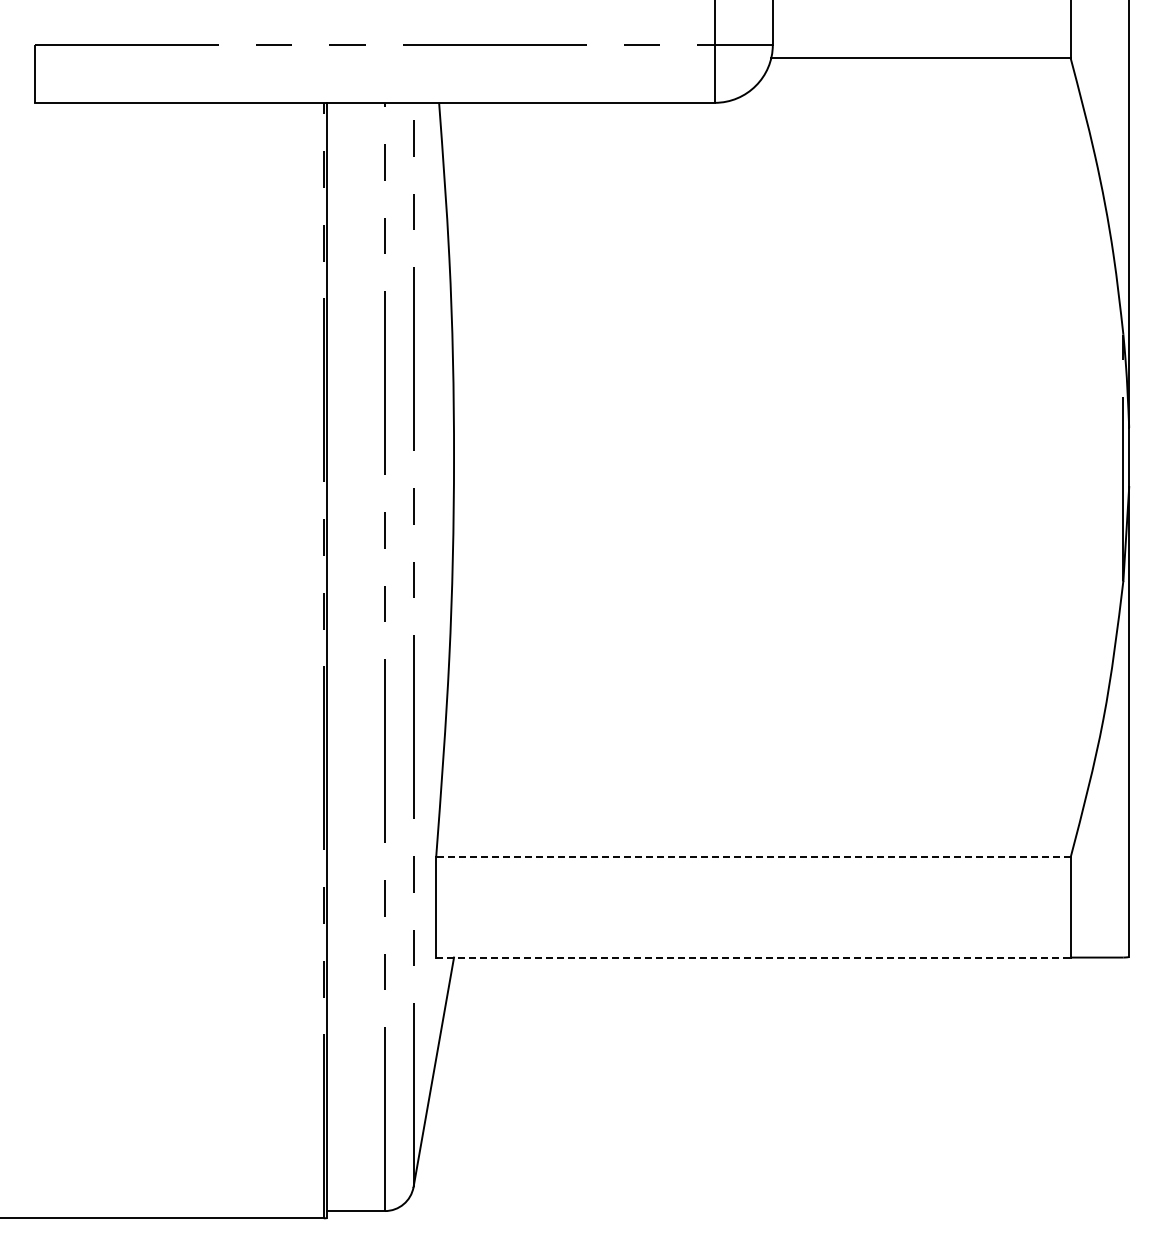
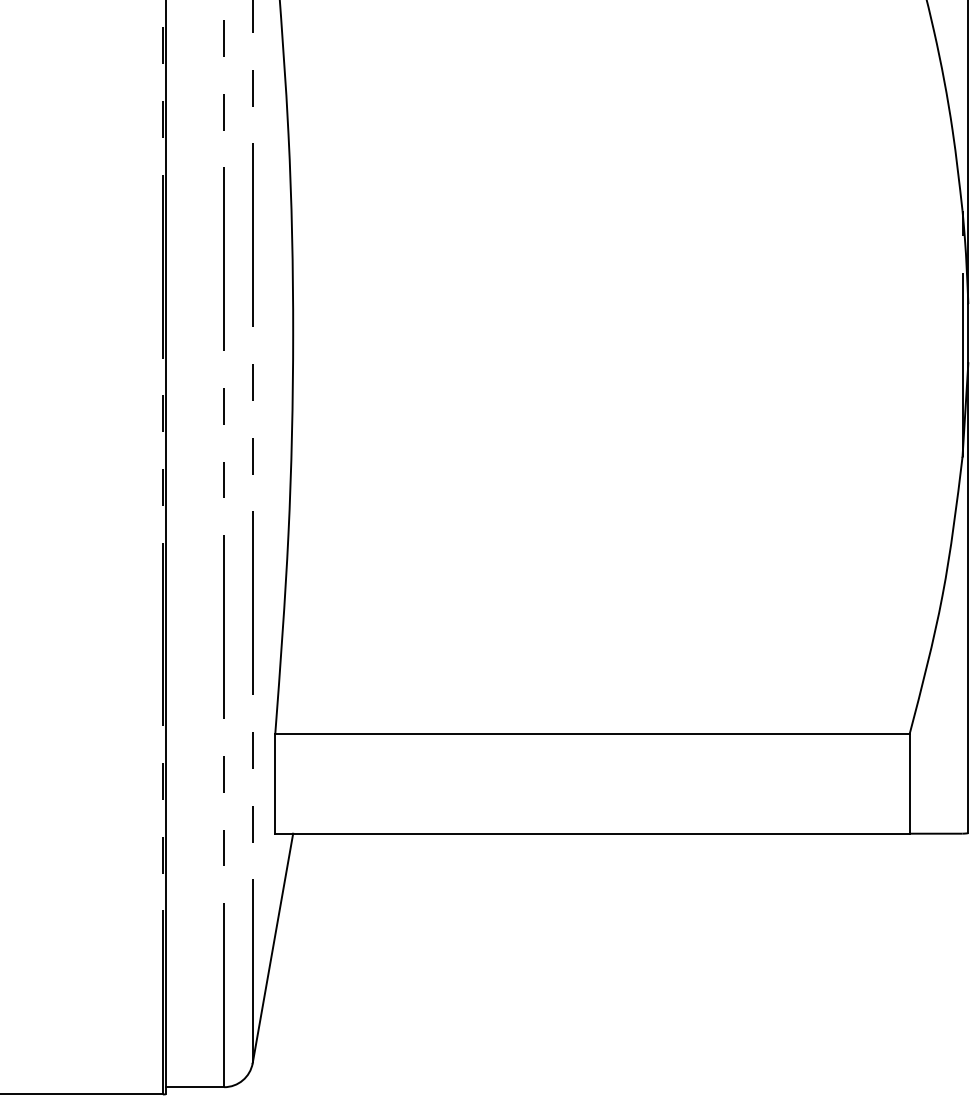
line: (752, 857) -> (591, 733), dashed -> solid
line: (753, 957) -> (592, 833), dashed -> solid

